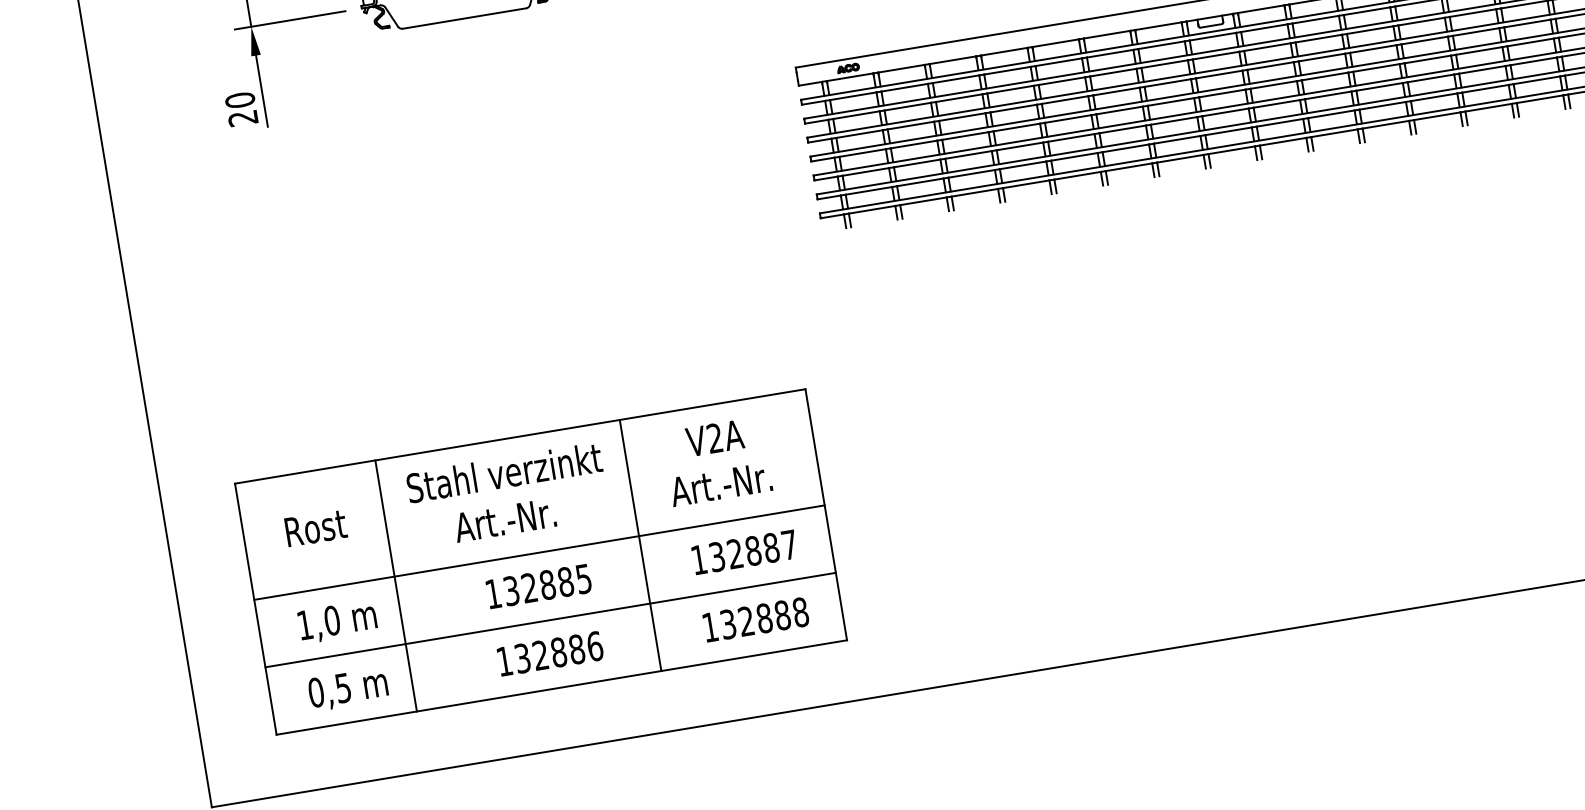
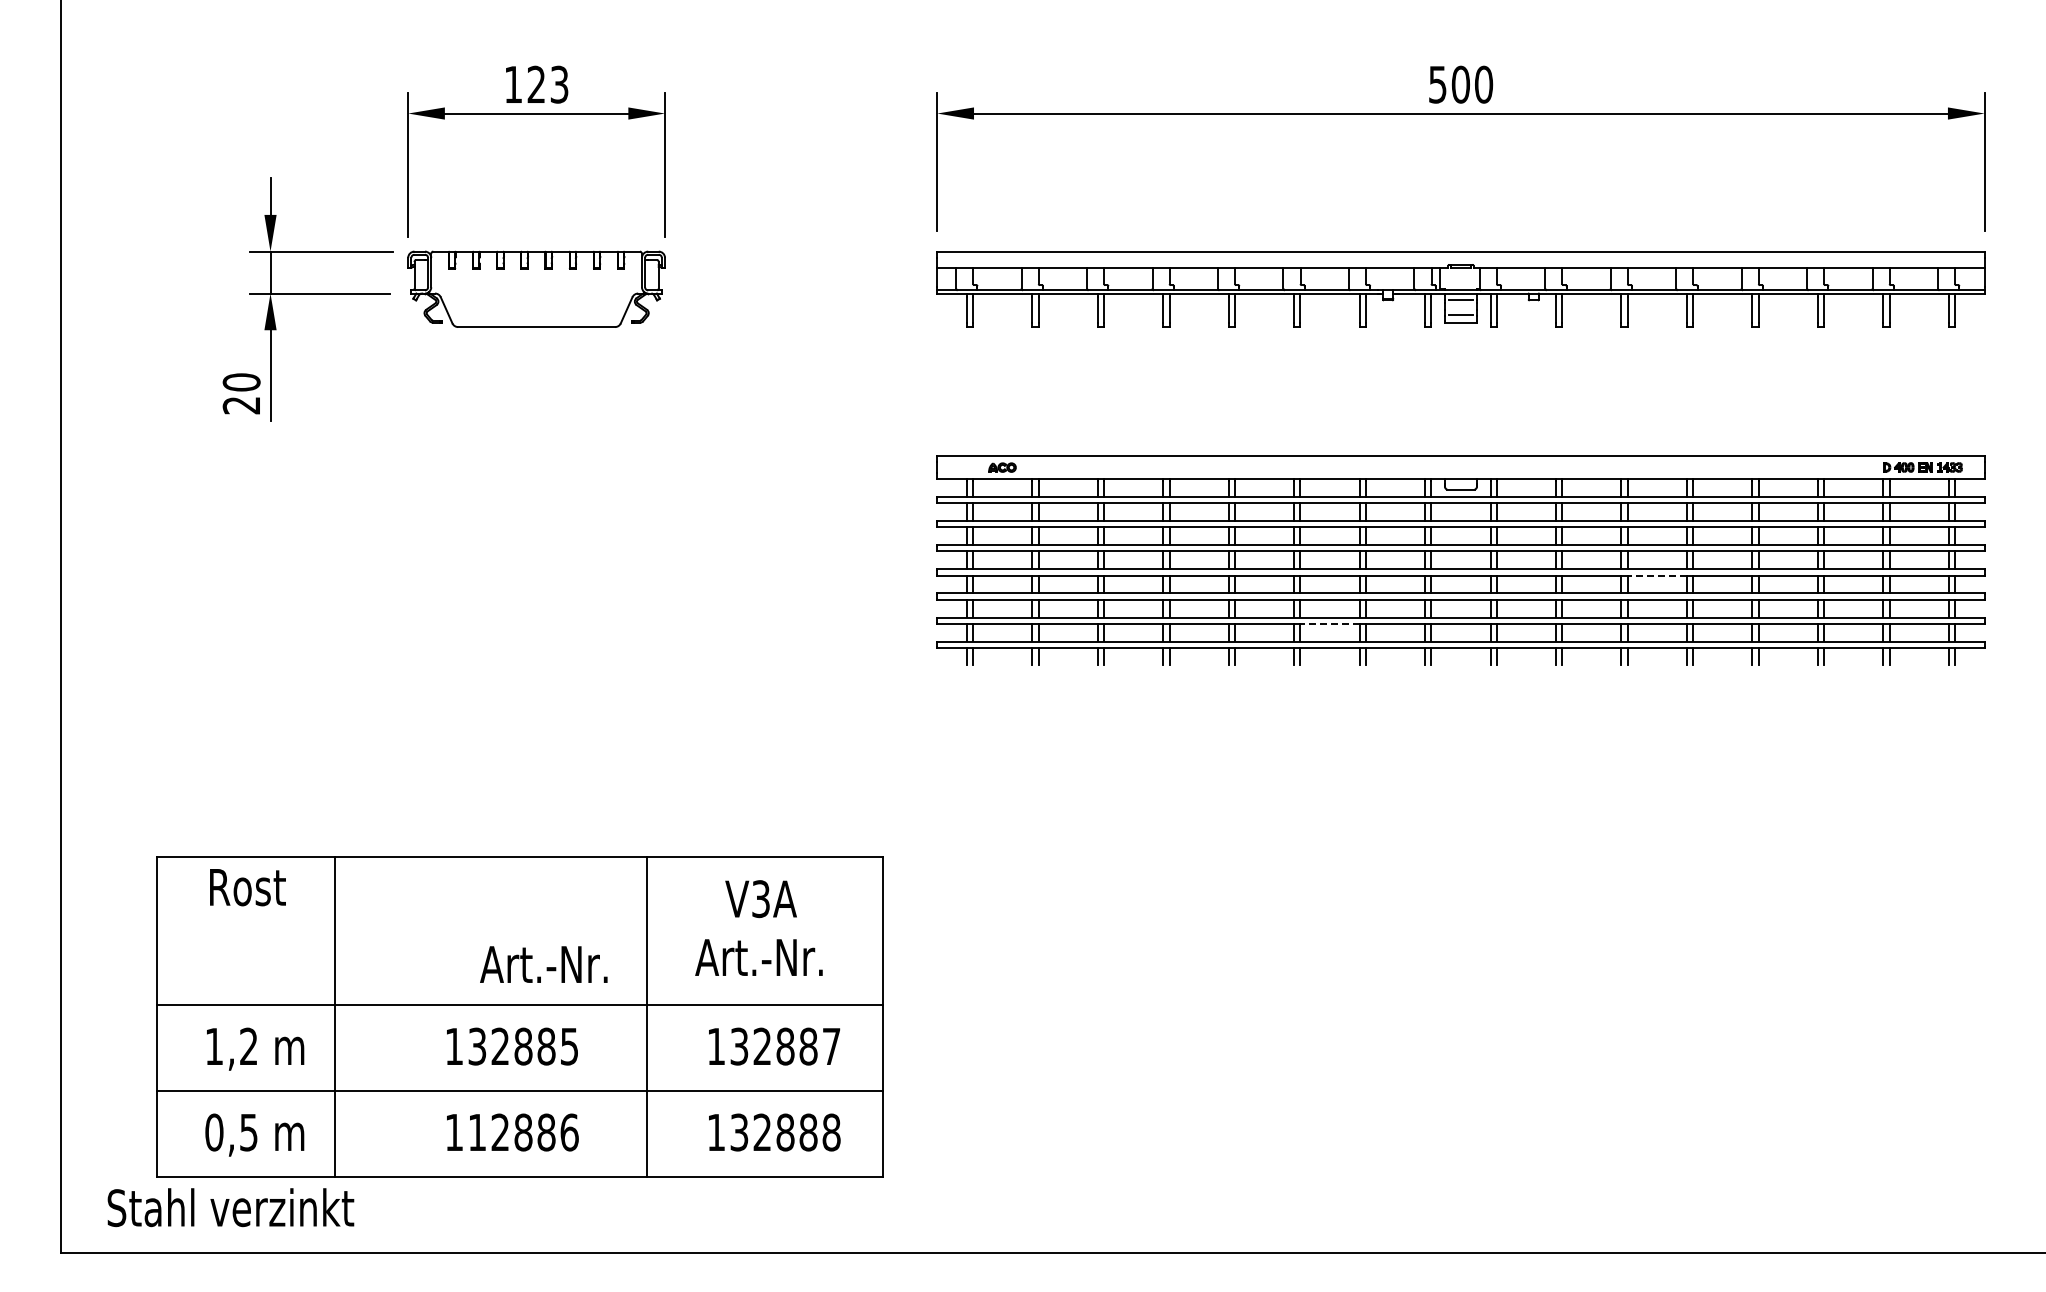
line: (1376, 67) -> (1657, 575), solid -> dashed
line: (1126, 148) -> (1330, 623), solid -> dashed
text: (714, 438) -> (760, 899), V2A -> V3A
text: (504, 472) -> (230, 1207), moved
text: (504, 520) -> (543, 964), moved
text: (315, 528) -> (247, 887), moved
text: (331, 620) -> (248, 1046), 1,0 -> 1,2
text: (522, 658) -> (477, 1132), 132886 -> 112886

